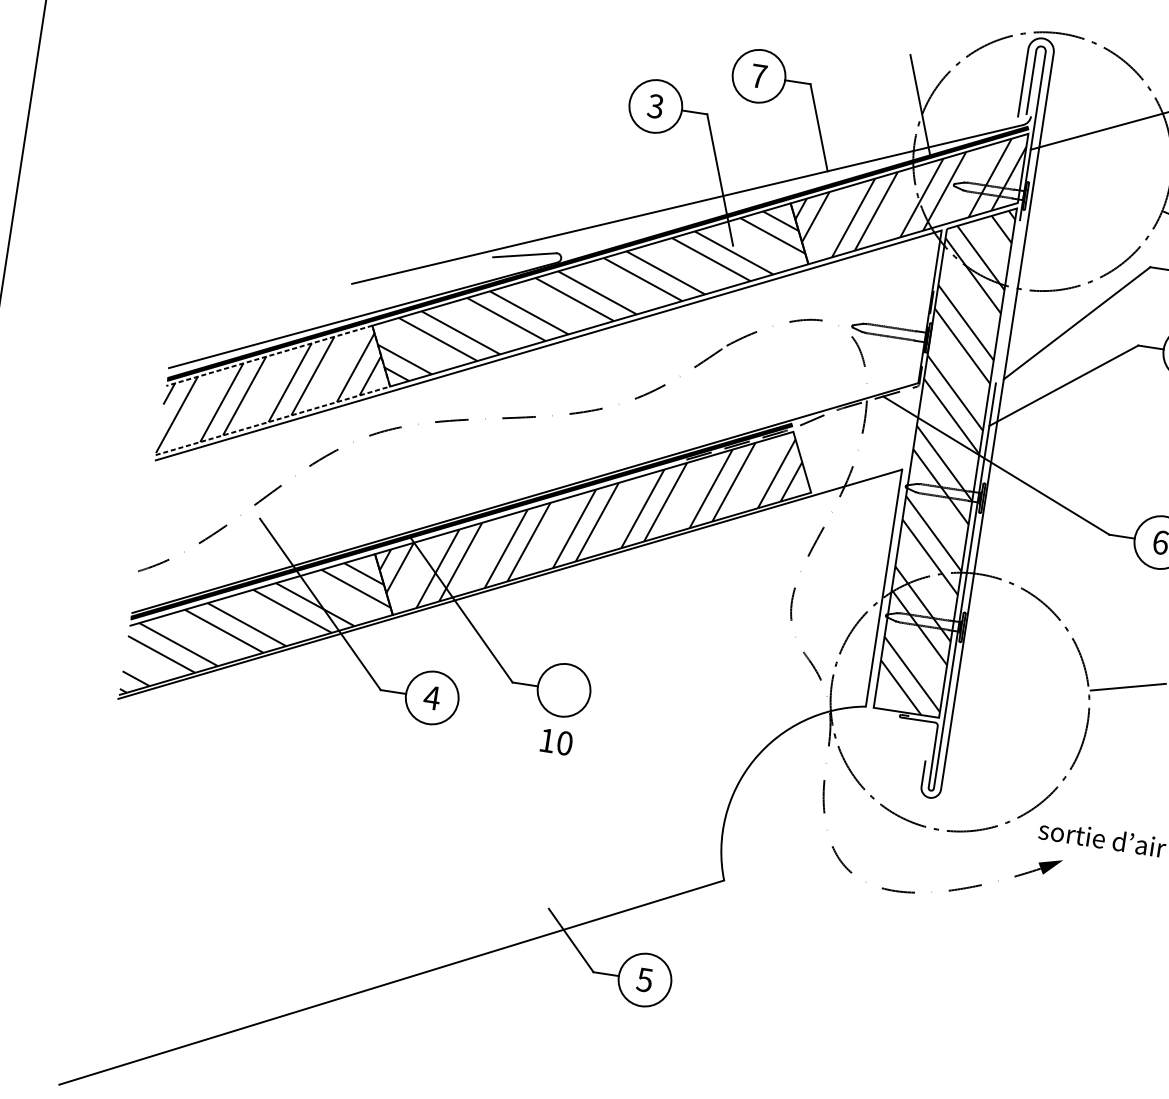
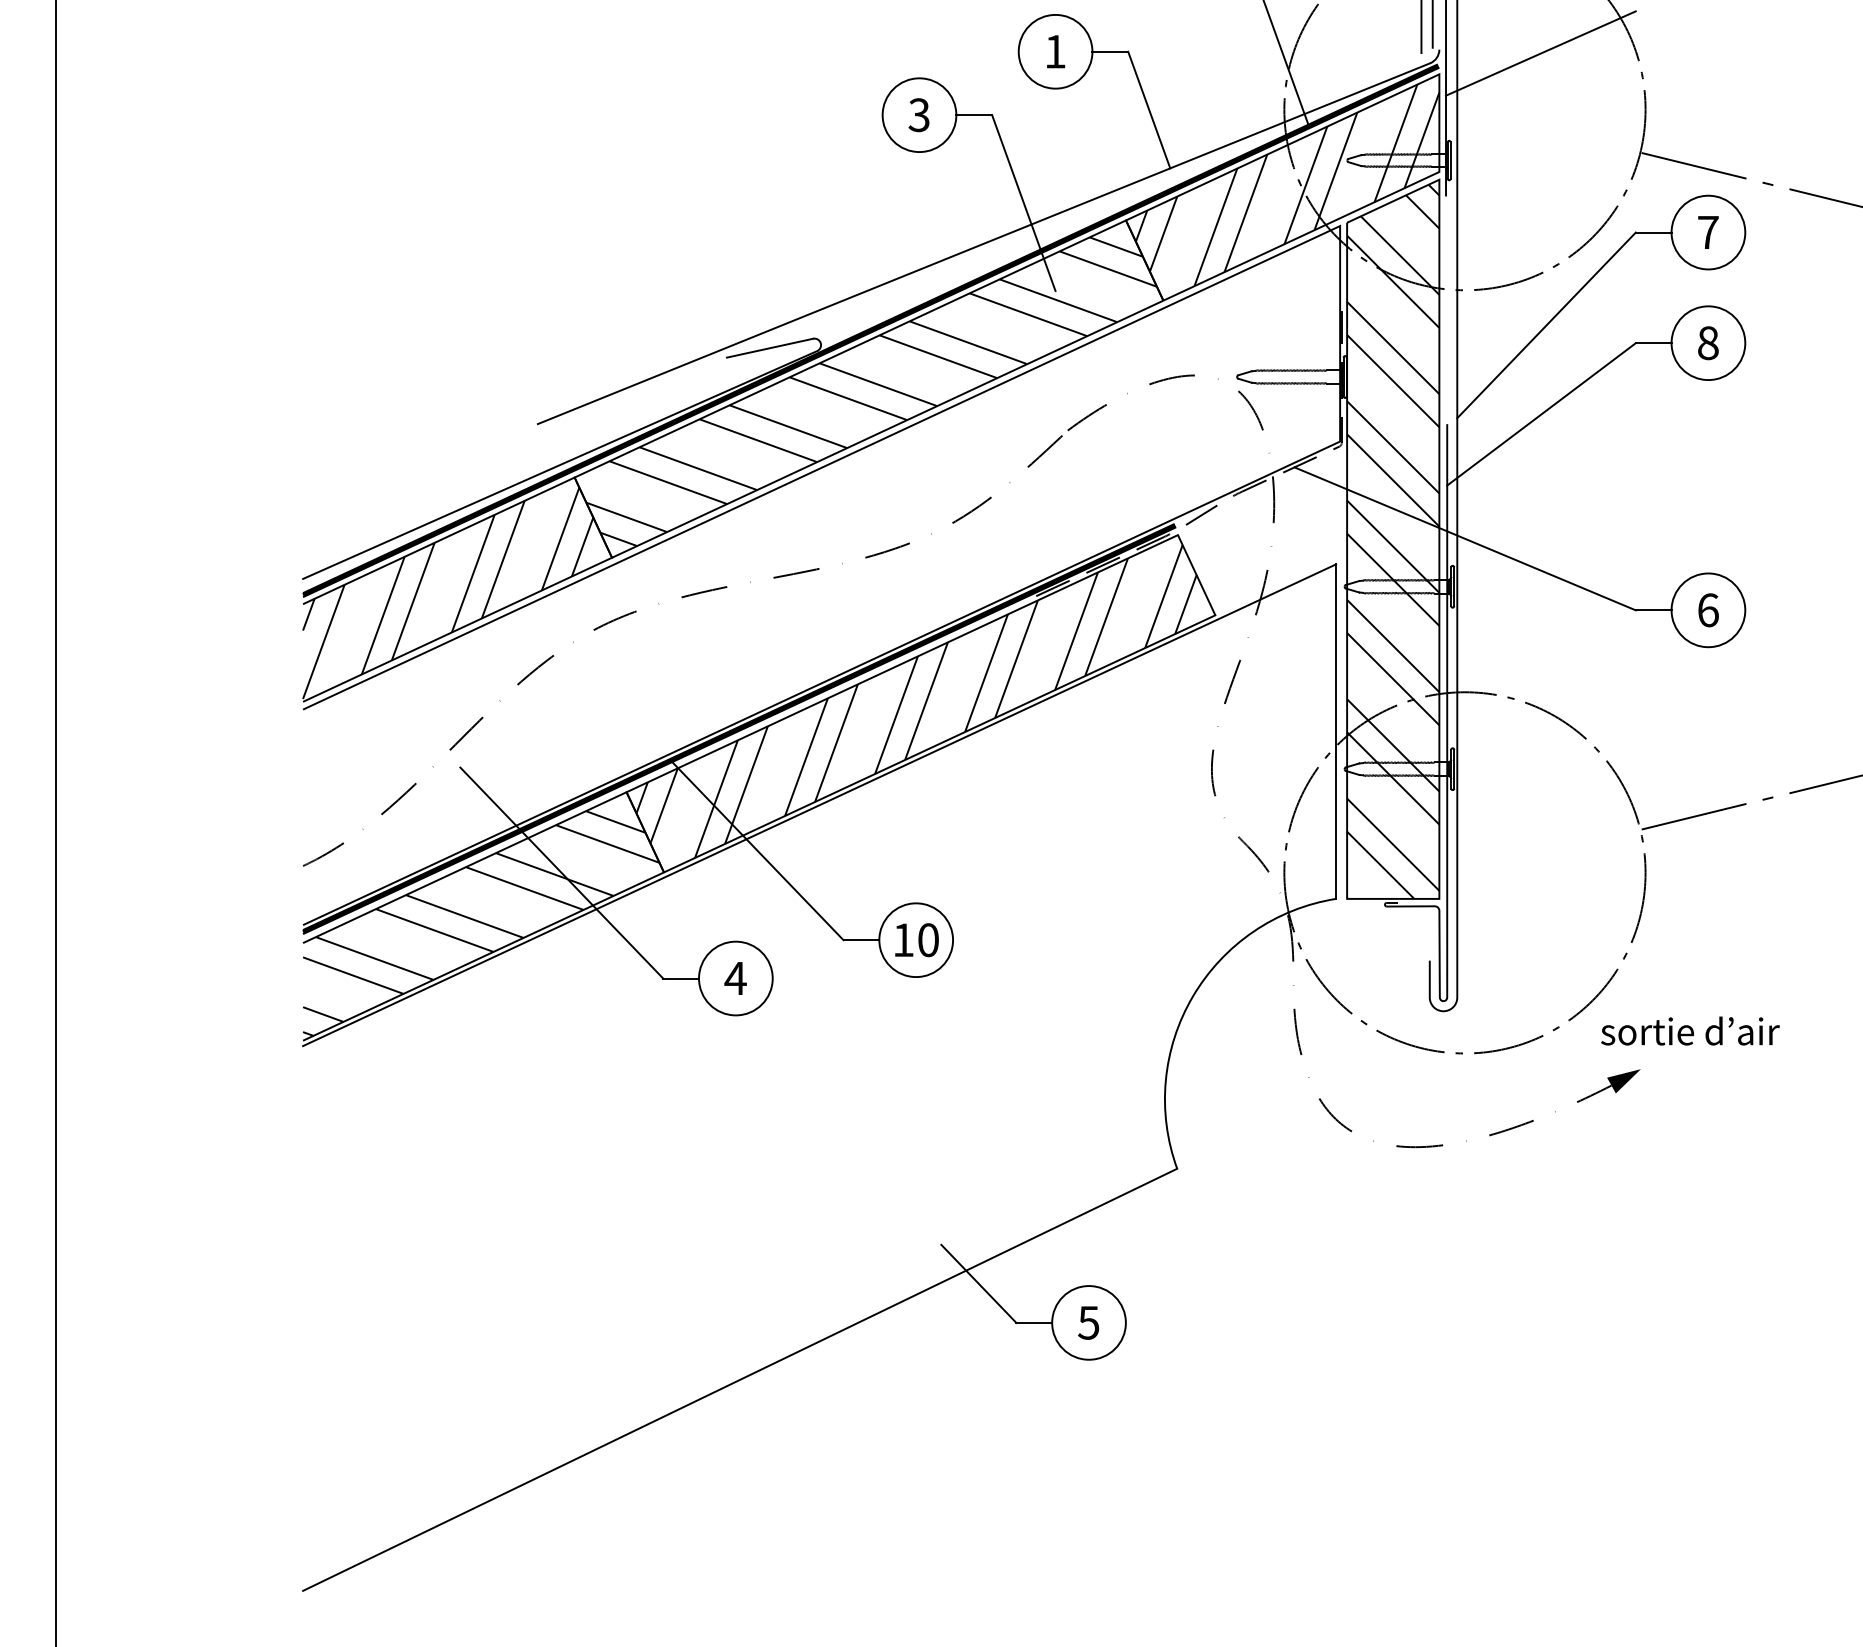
text: (759, 76) -> (1055, 51), 7 -> 1
line: (384, 370) -> (601, 536), dashed -> solid
text: (556, 742) -> (916, 940), moved

